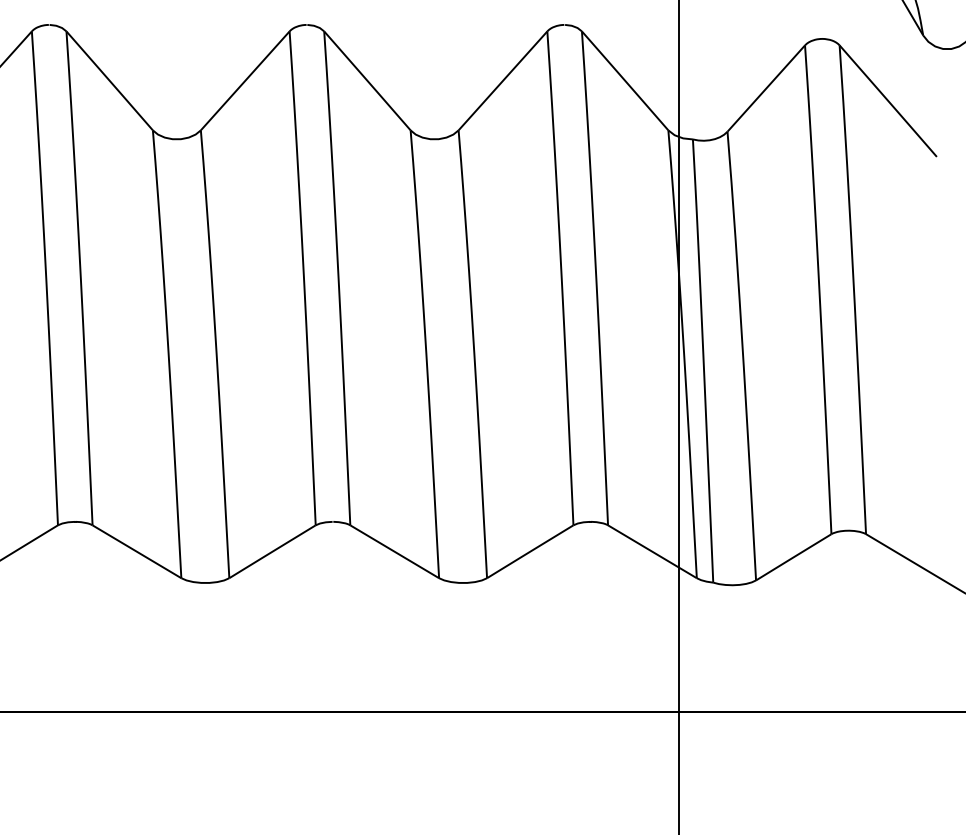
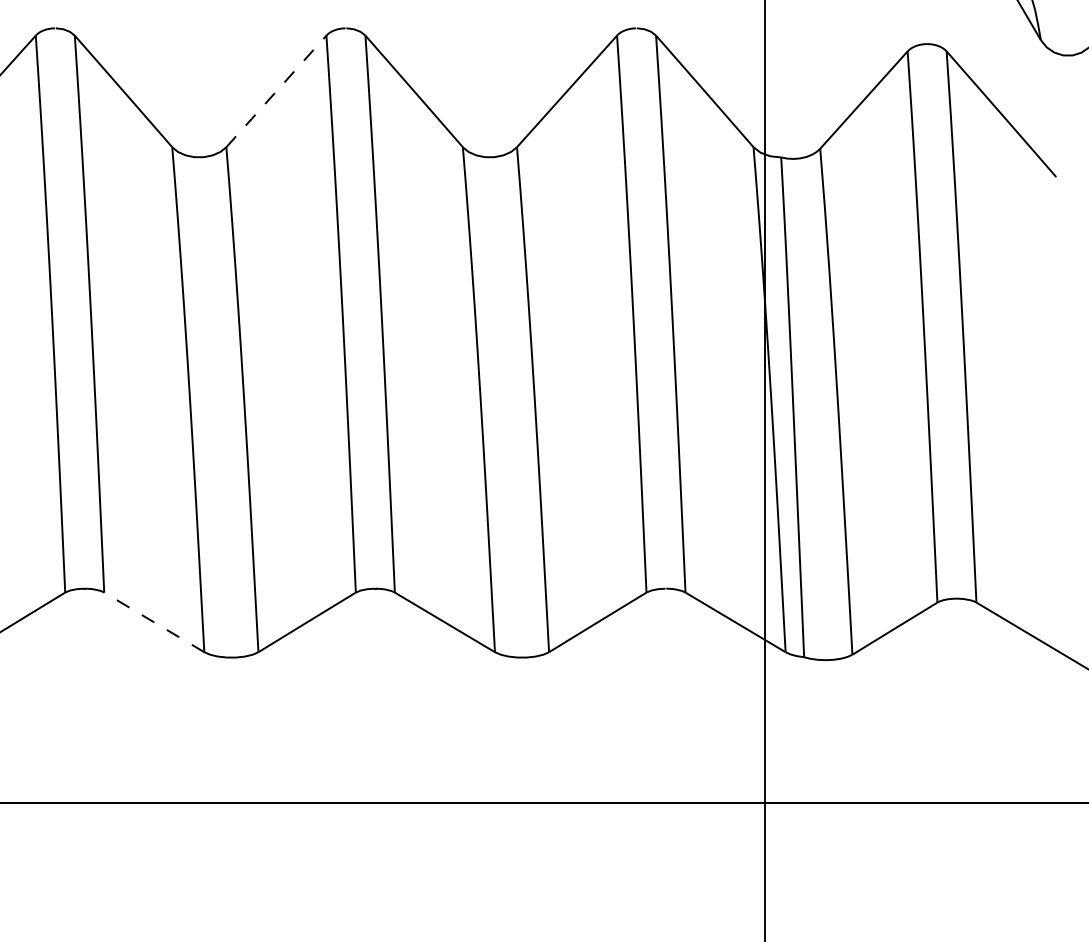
line: (245, 80) -> (276, 91), solid -> dashed
line: (136, 551) -> (153, 622), solid -> dashed

